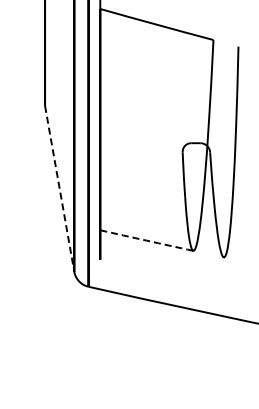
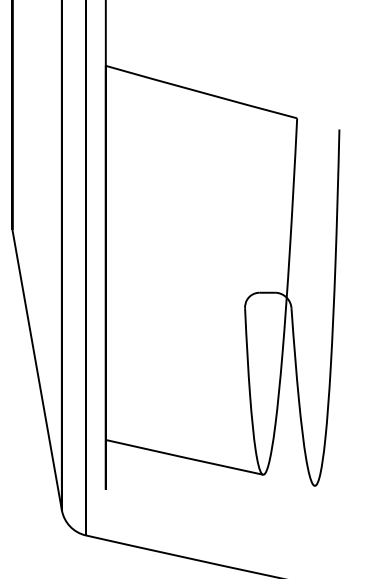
line: (59, 189) -> (36, 371), dashed -> solid
arc: (146, 240) -> (183, 457), dashed -> solid

